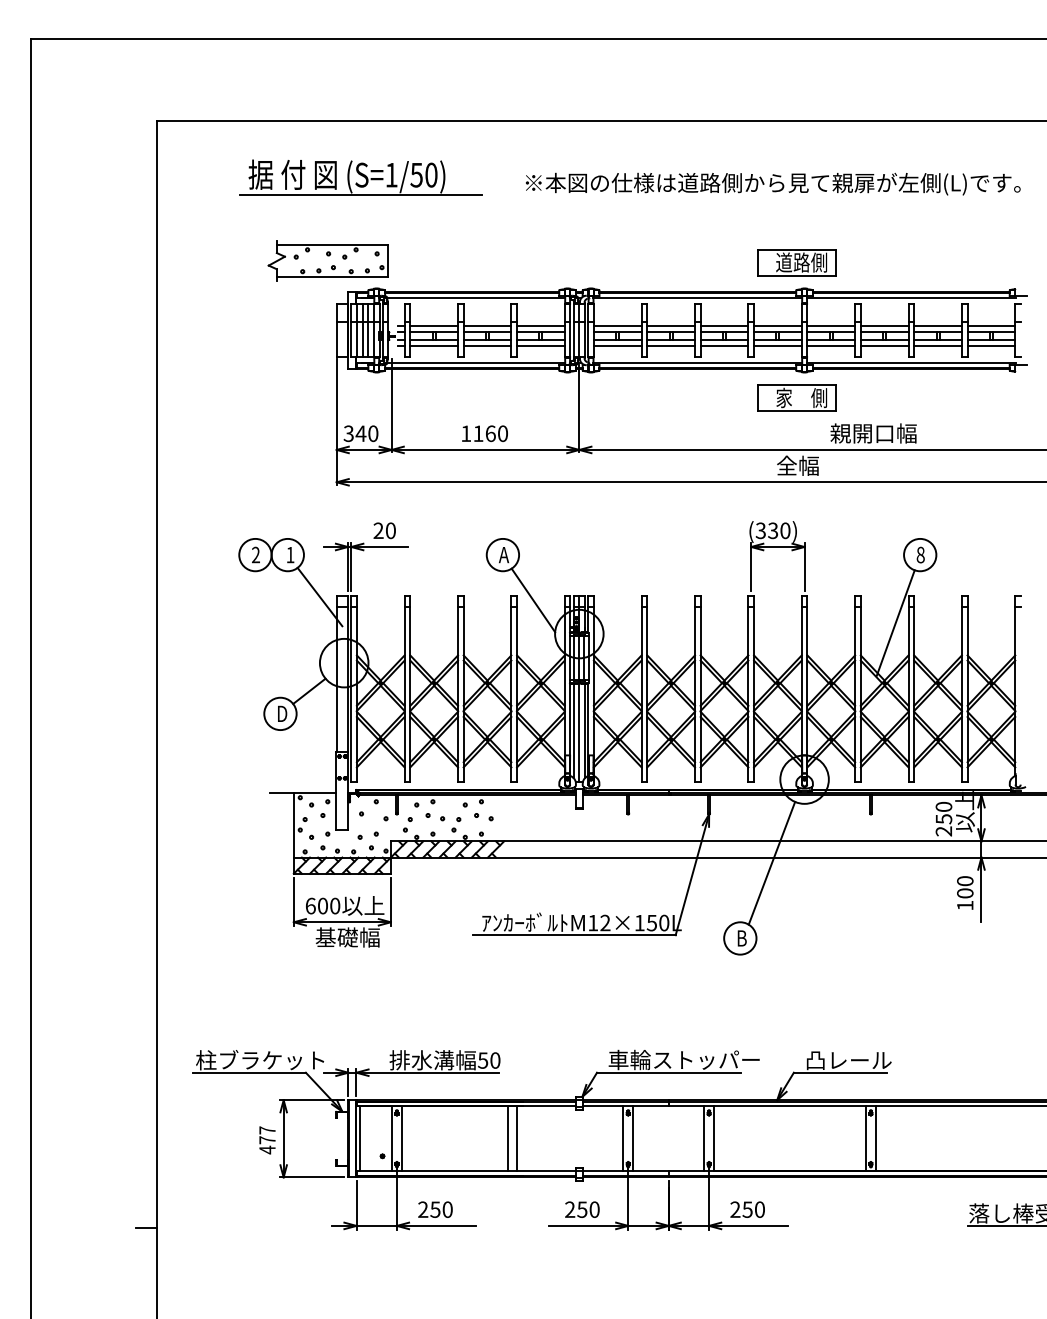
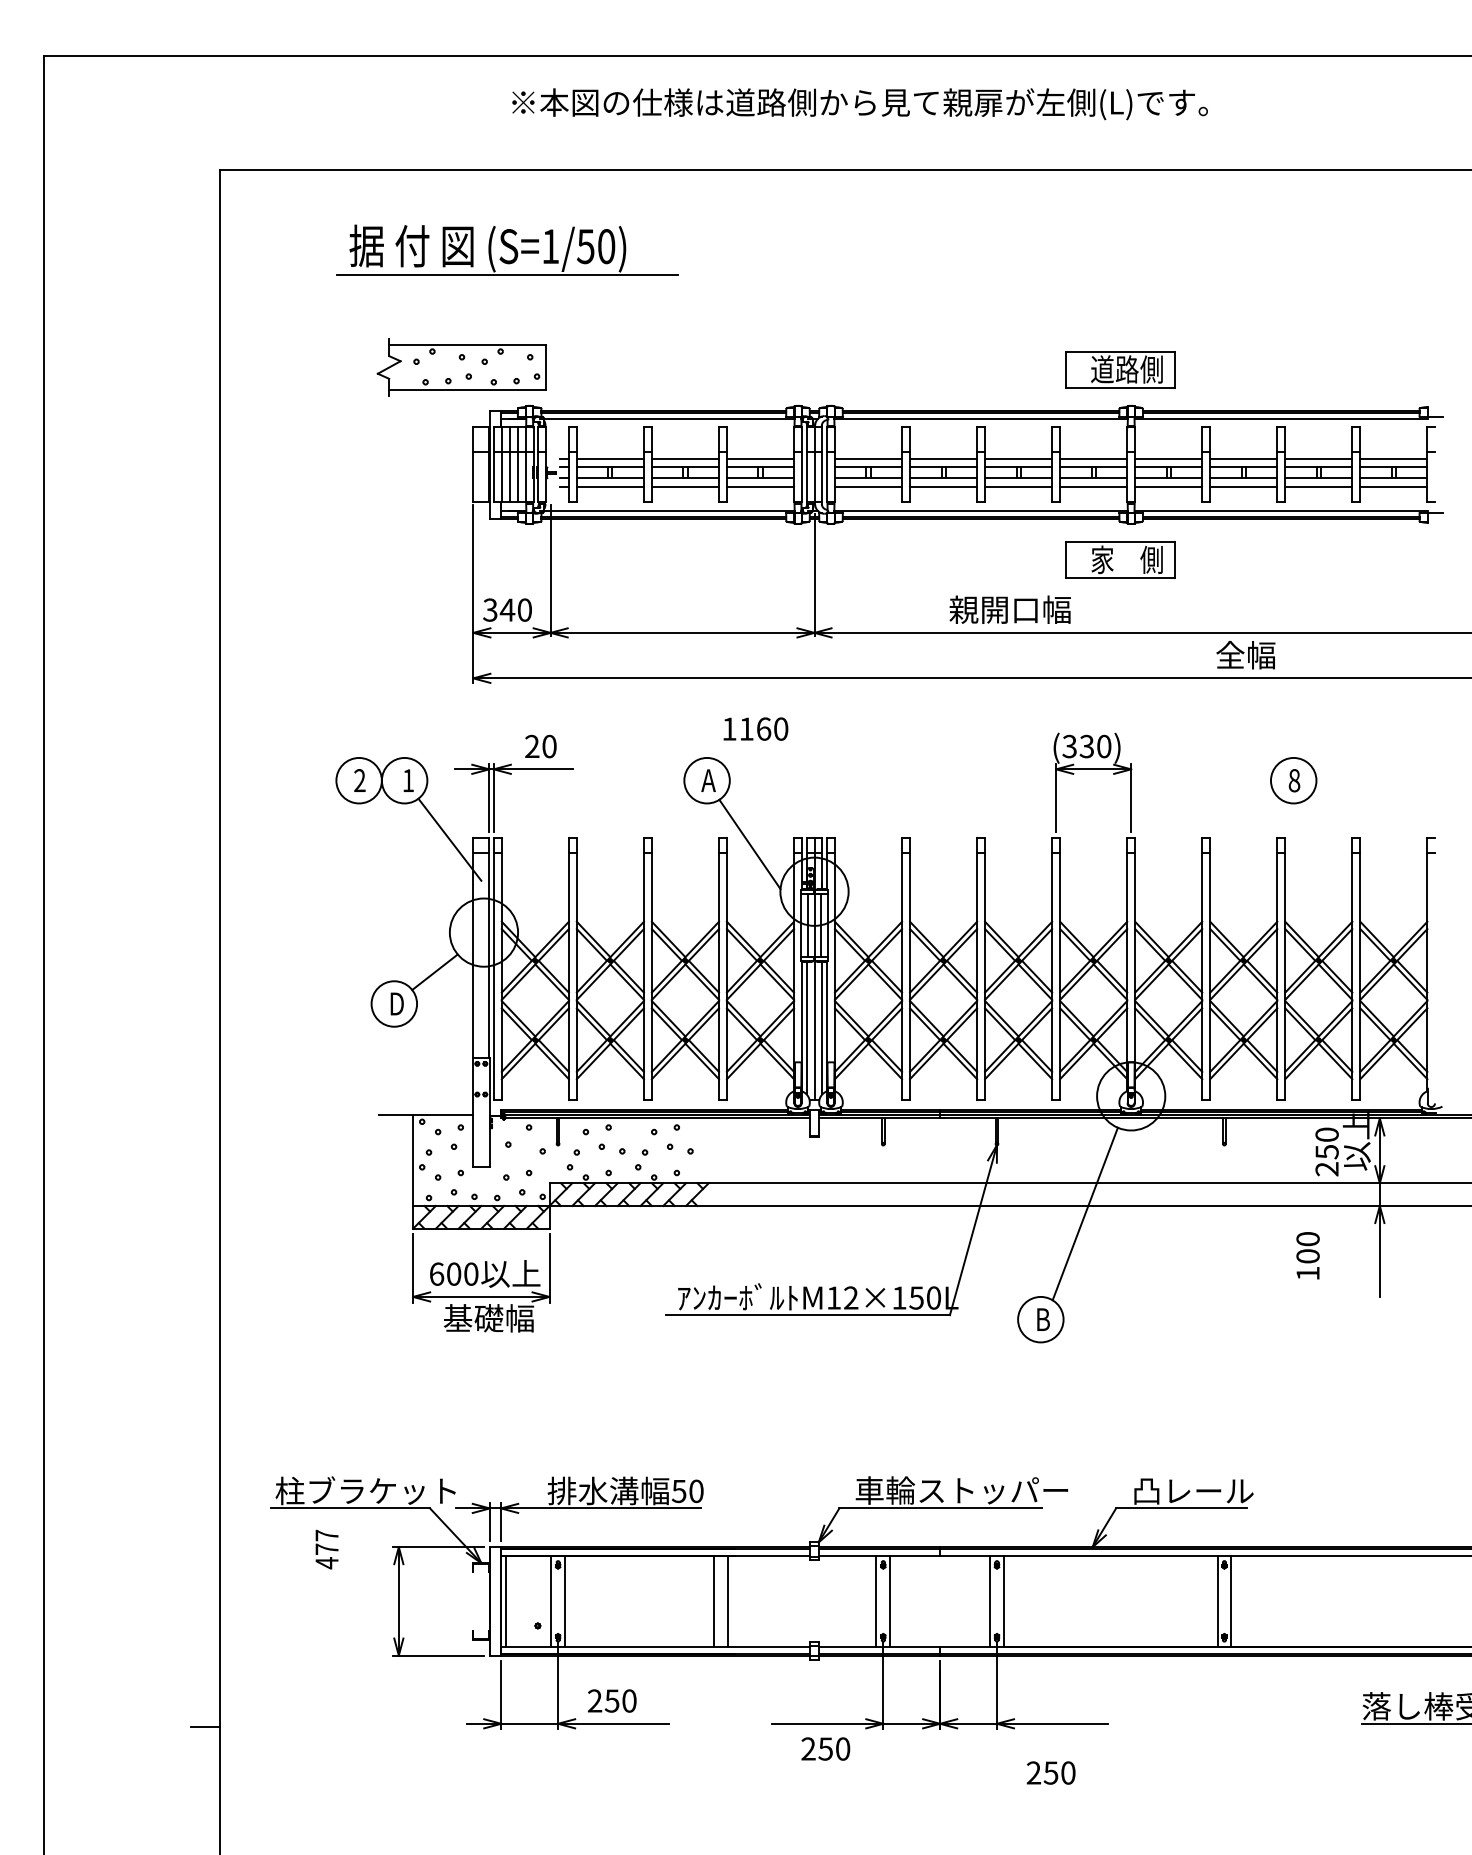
text: (772, 184) -> (859, 104), moved
text: (484, 433) -> (755, 728), moved
text: (873, 433) -> (1009, 609), moved
text: (797, 466) -> (1245, 655), moved
line: (895, 623) -> (1259, 876), removed
text: (964, 892) -> (1307, 1255), moved
text: (267, 1140) -> (326, 1549), moved
text: (582, 1209) -> (825, 1748), moved
text: (747, 1209) -> (1050, 1772), moved

